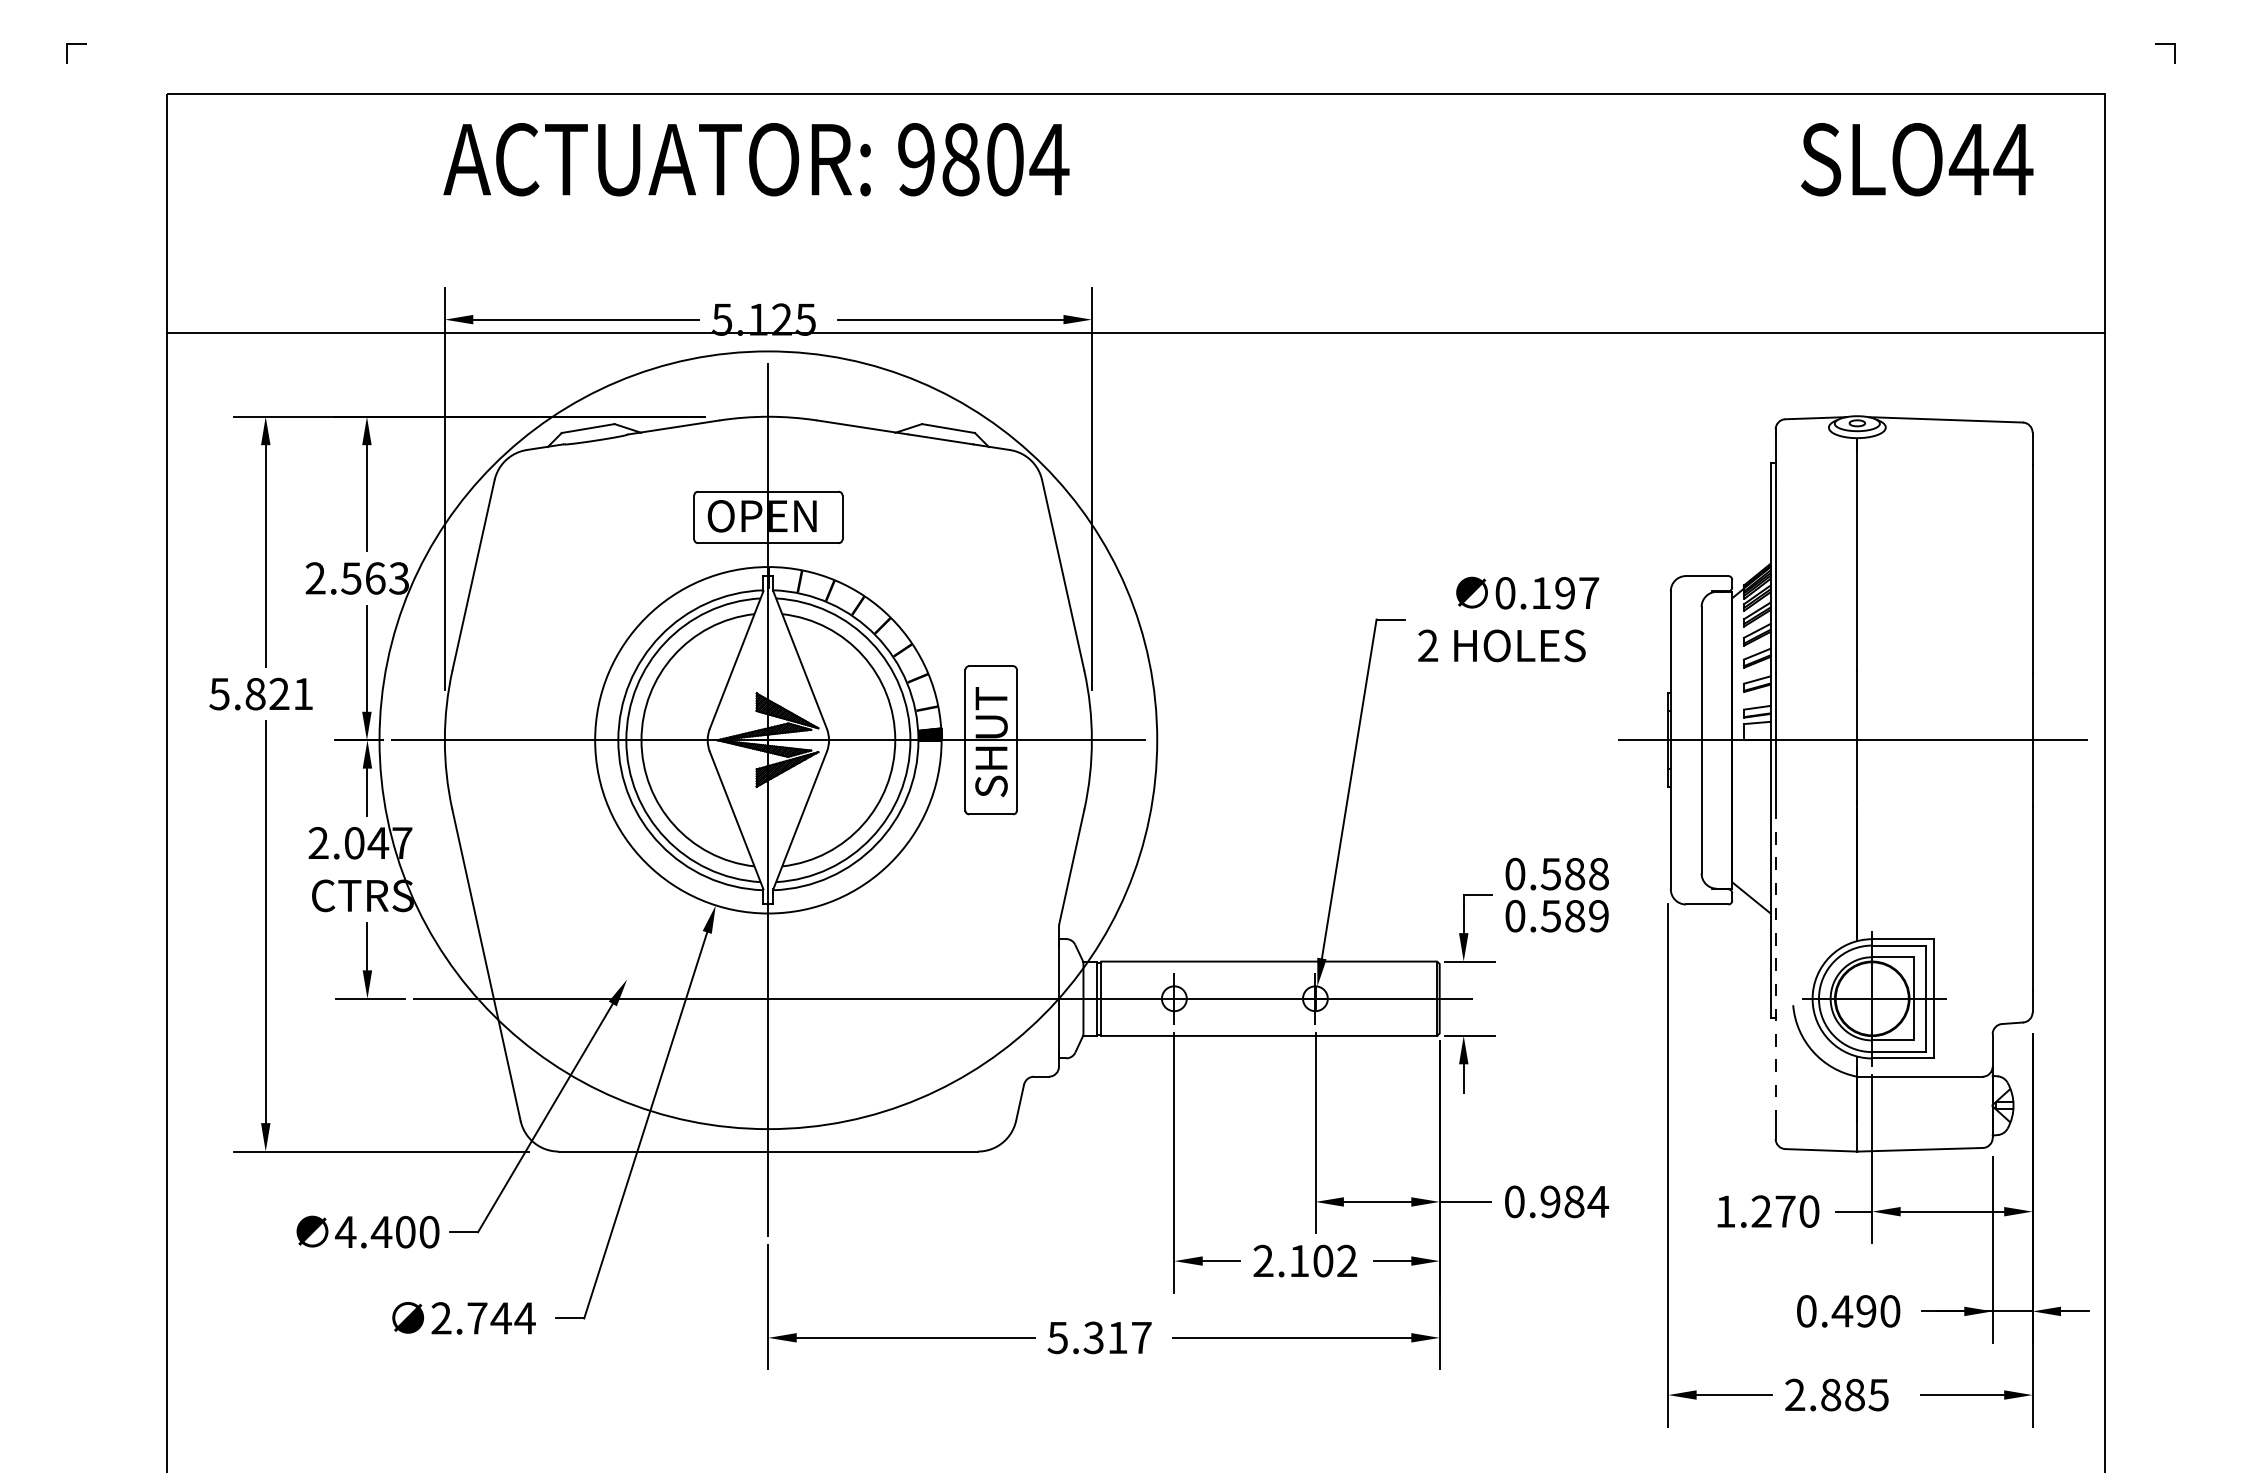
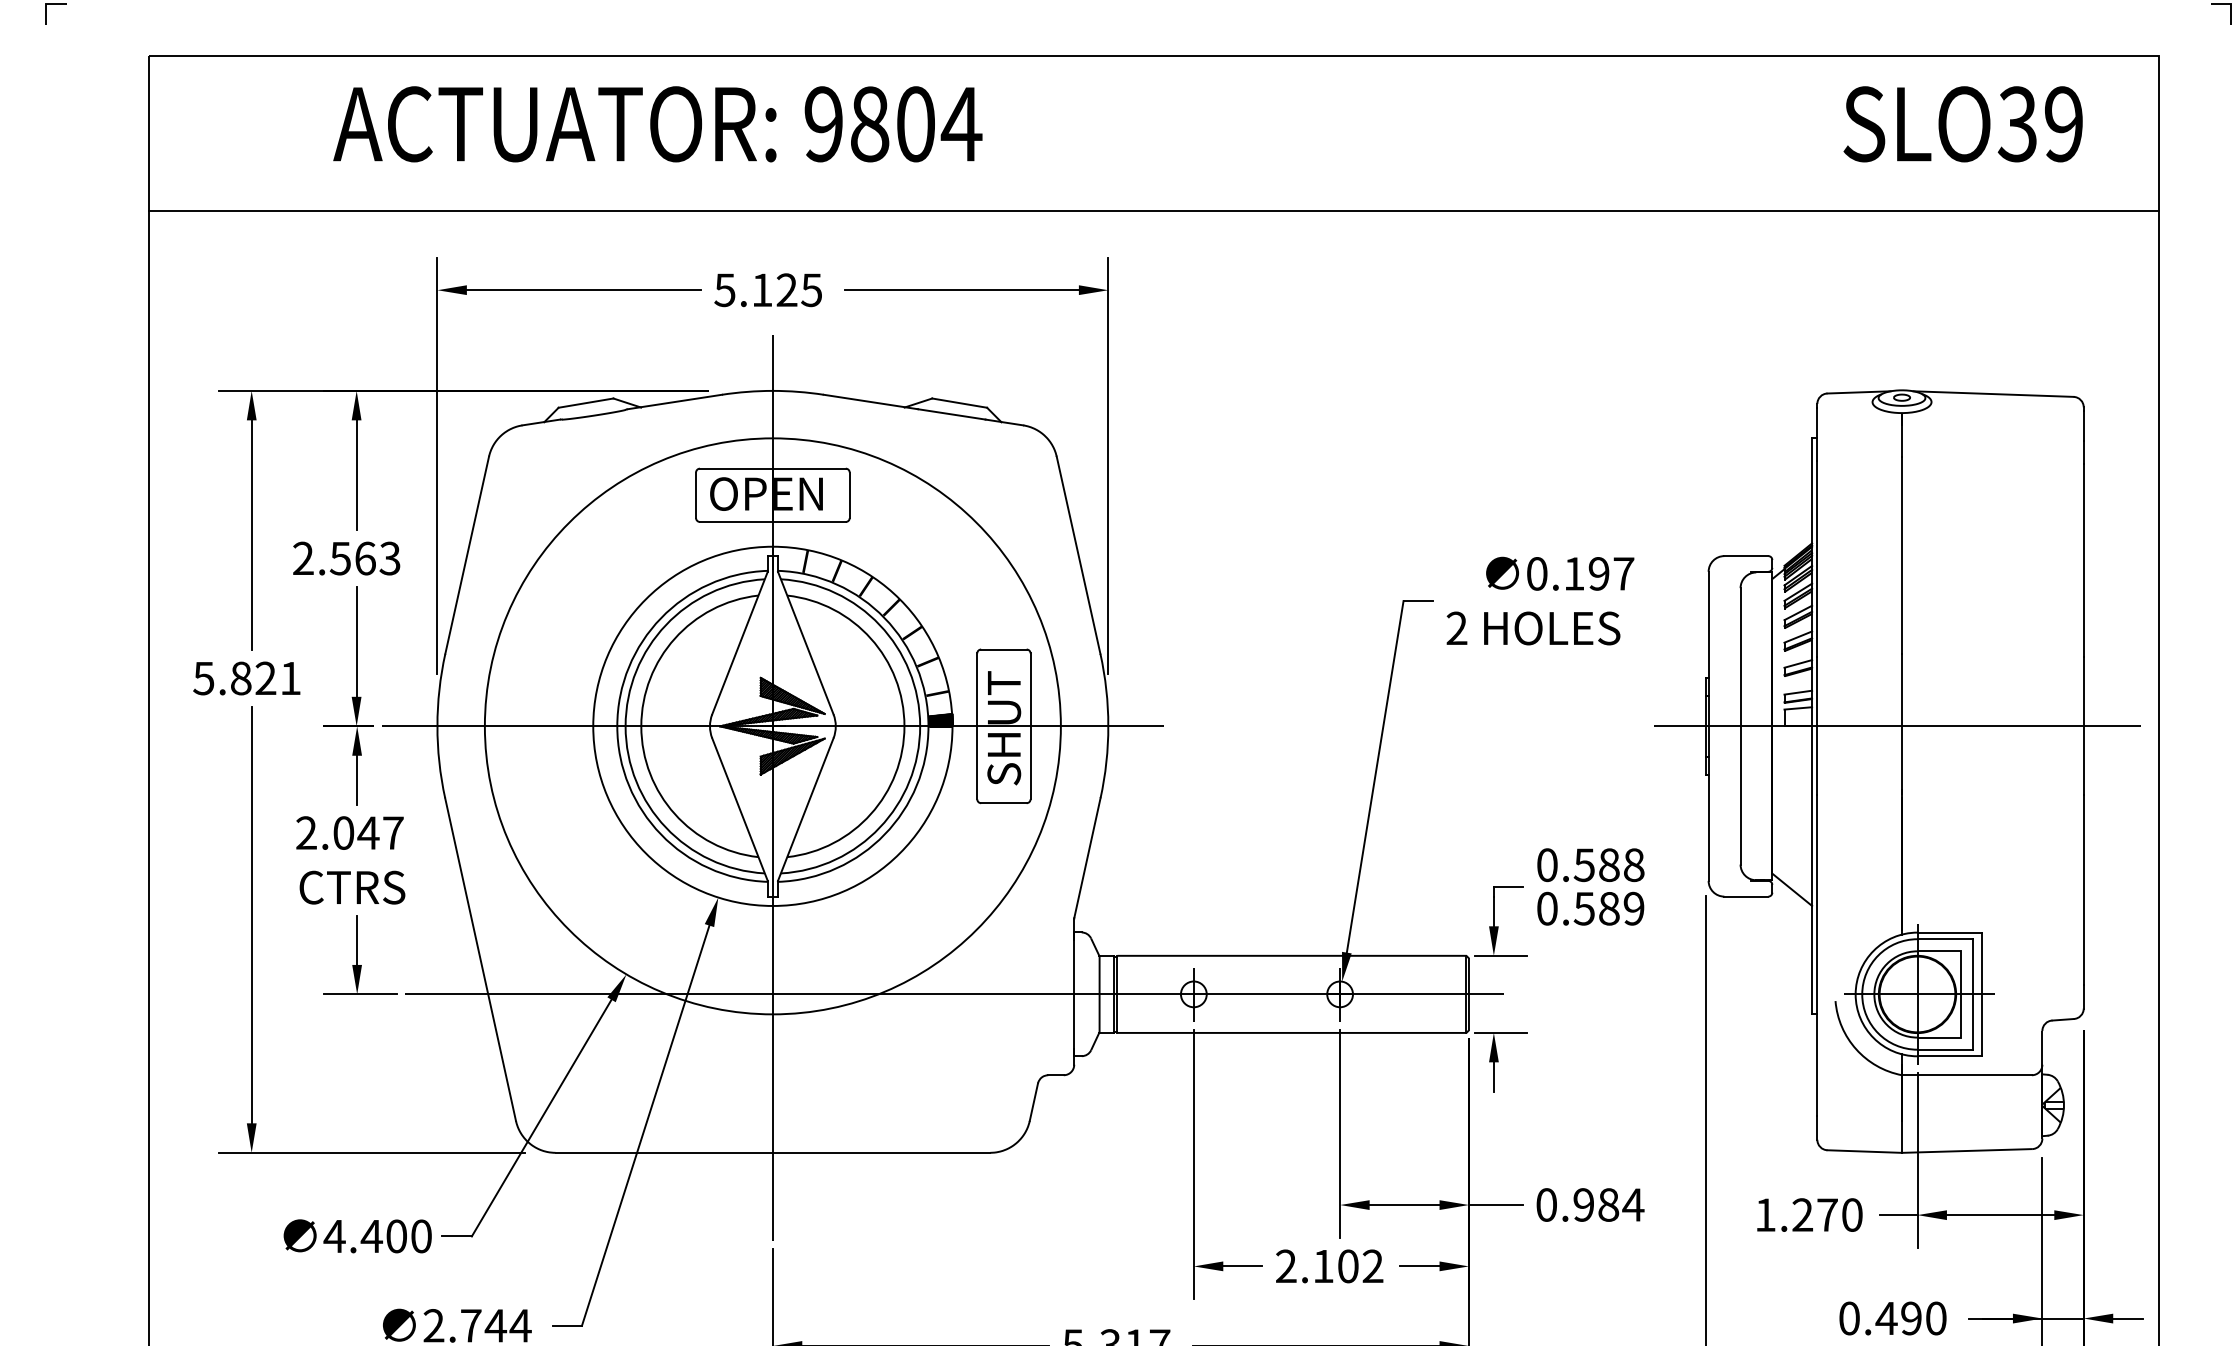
text: (756, 159) -> (657, 124), moved
text: (1990, 159) -> (2040, 124), SLO44 -> SLO39
line: (1135, 332) -> (1153, 210), moved
circle: (768, 740) -> (773, 726), size x0.71
line: (1775, 961) -> (1817, 955), dashed -> solid

